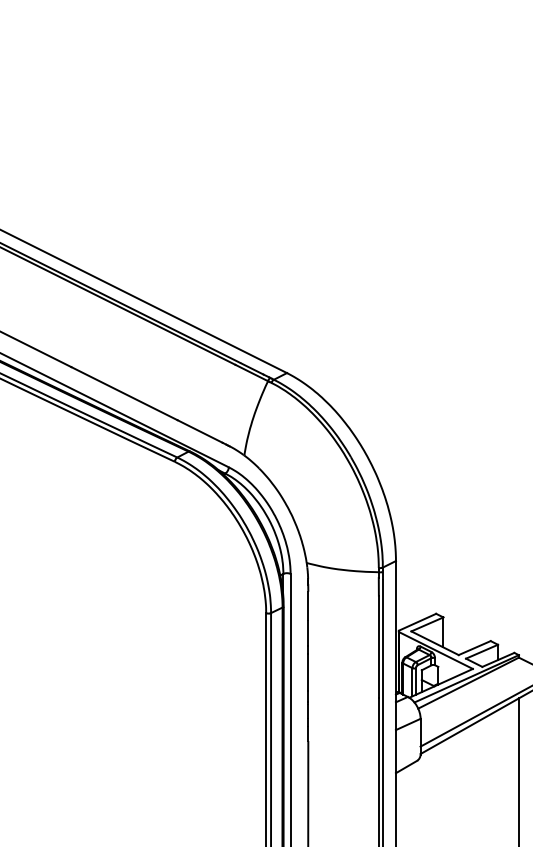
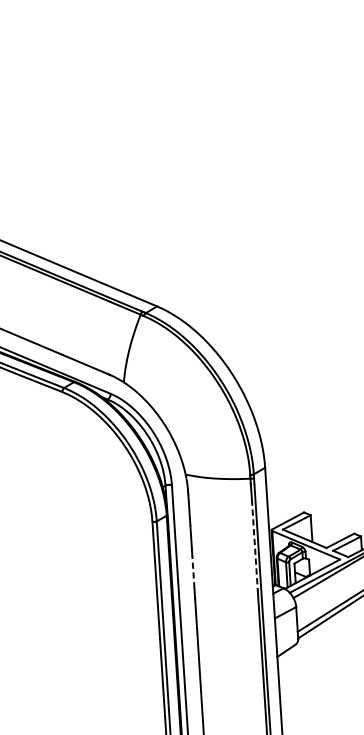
line: (378, 647) -> (254, 545), solid -> dashed
line: (308, 672) -> (193, 572), solid -> dashed

